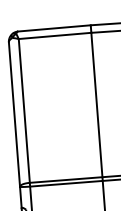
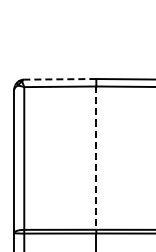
line: (53, 28) -> (59, 79), solid -> dashed
line: (97, 105) -> (96, 158), solid -> dashed

